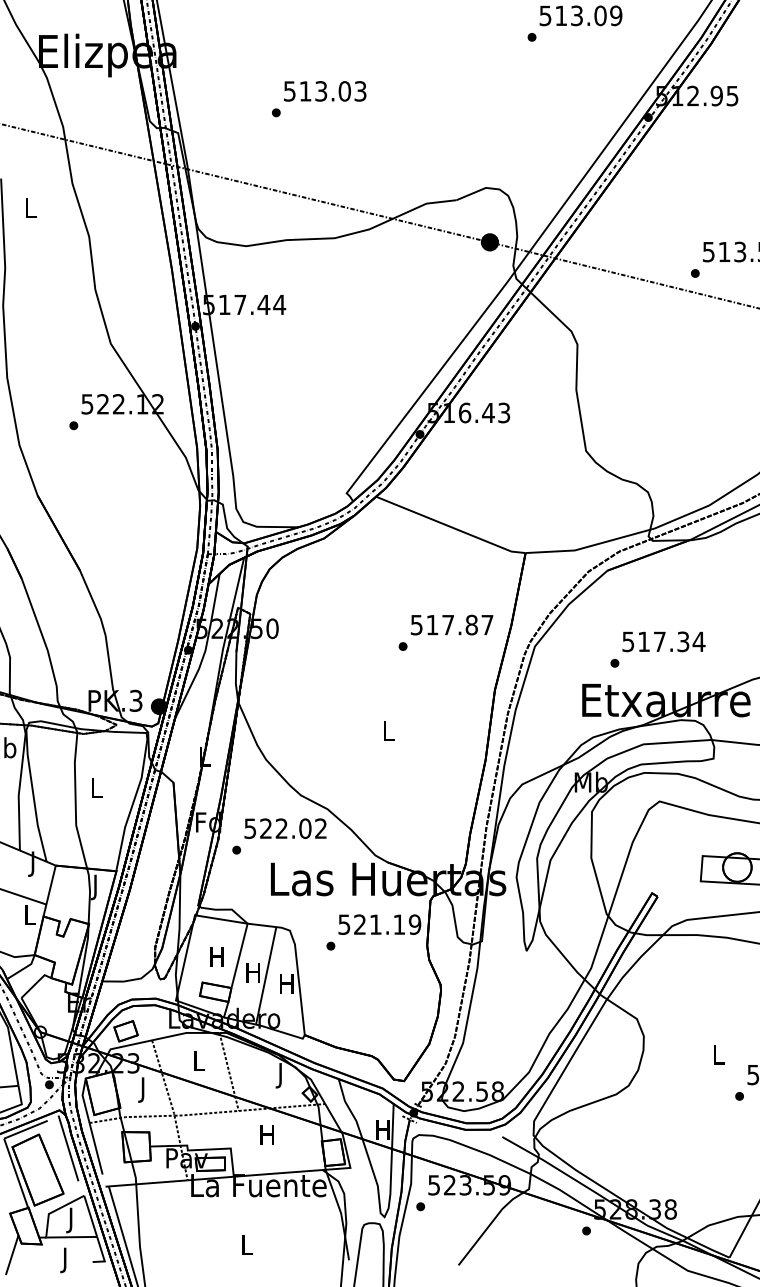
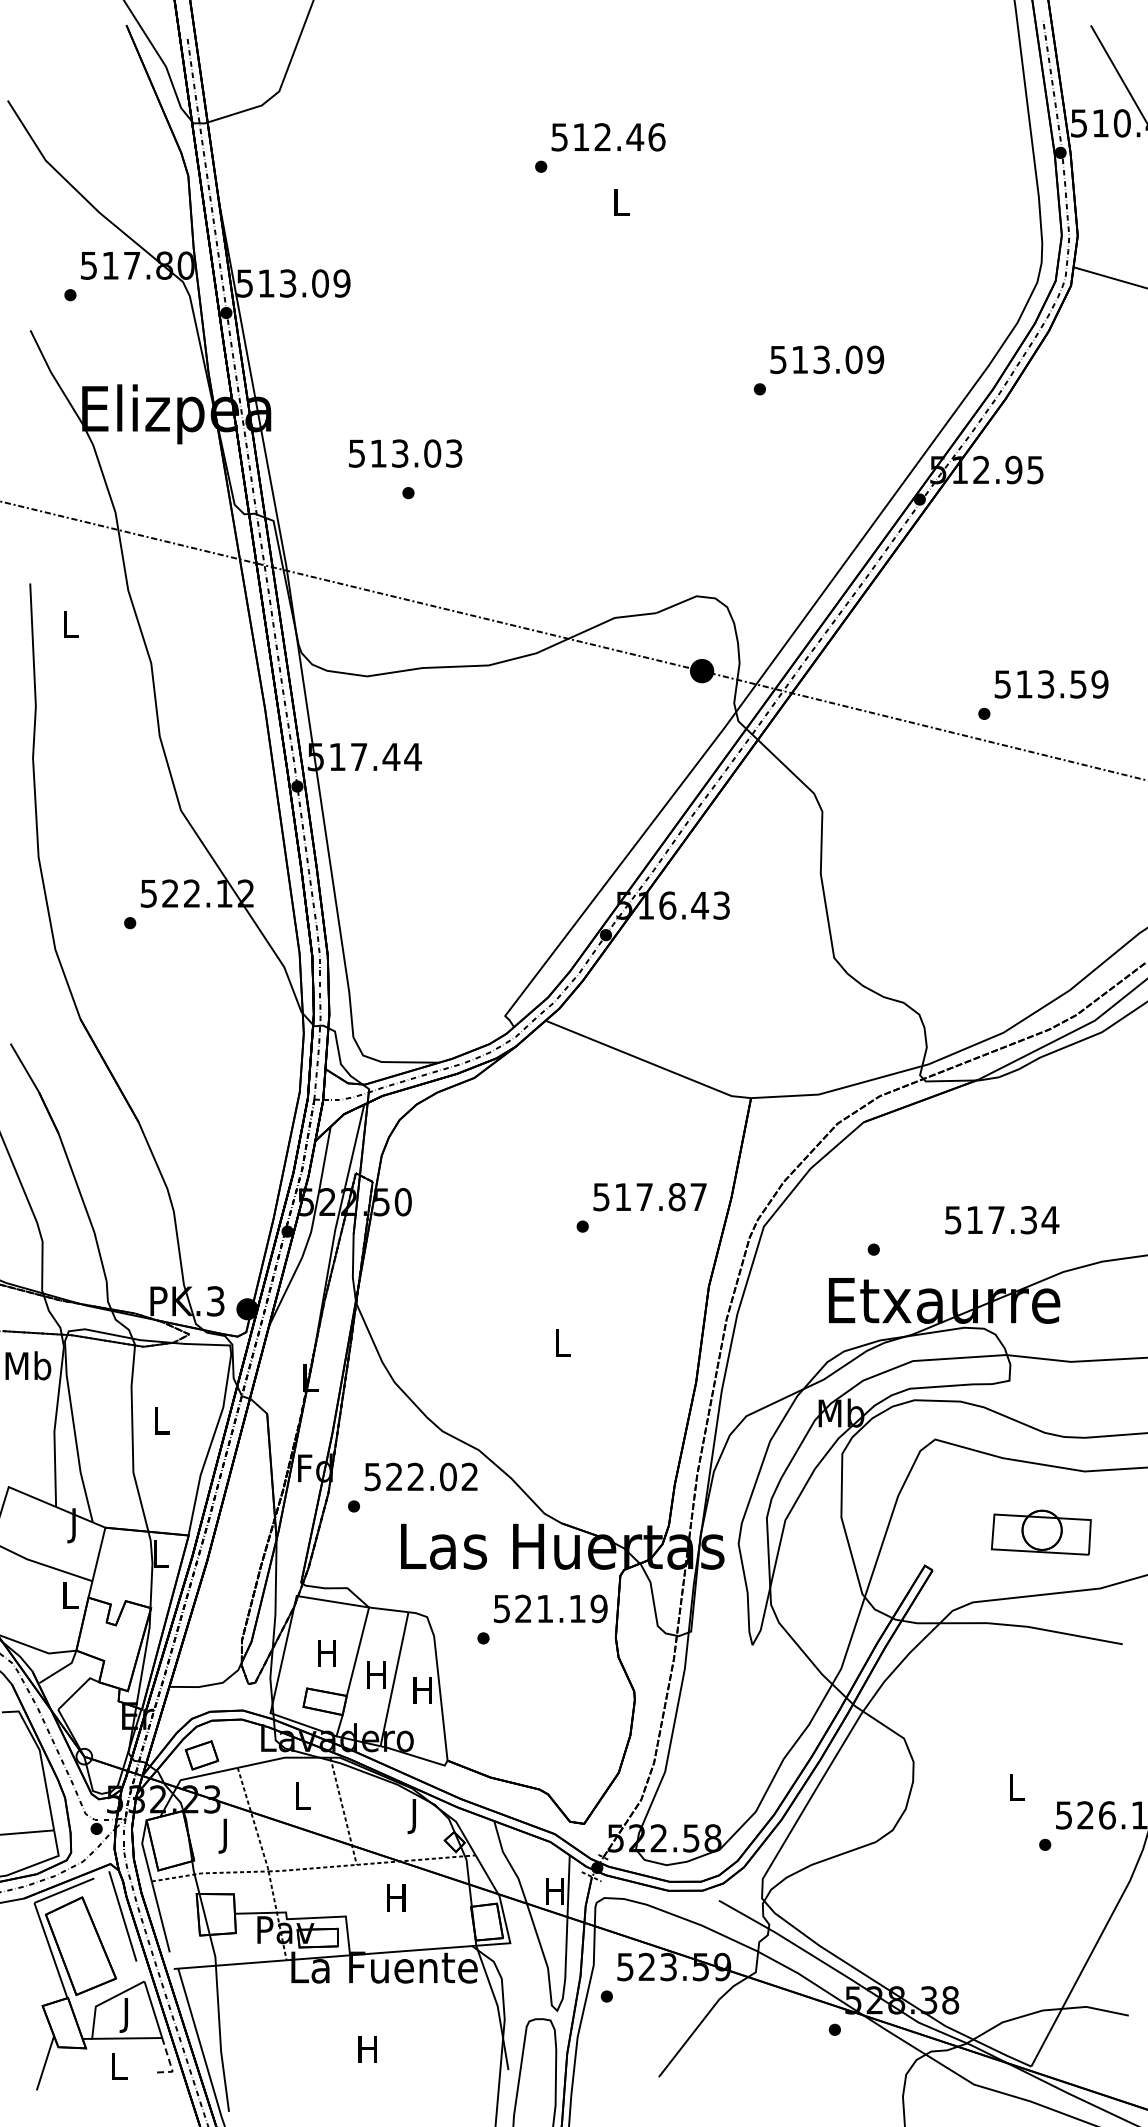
text: (325, 91) -> (405, 453), moved
text: (664, 642) -> (1002, 1220), moved
text: (95, 887) -> (160, 1557), J -> L
text: (246, 1245) -> (367, 2049), L -> H
line: (103, 1255) -> (170, 2063), solid -> dashed
text: (66, 1259) -> (119, 2069), J -> L

